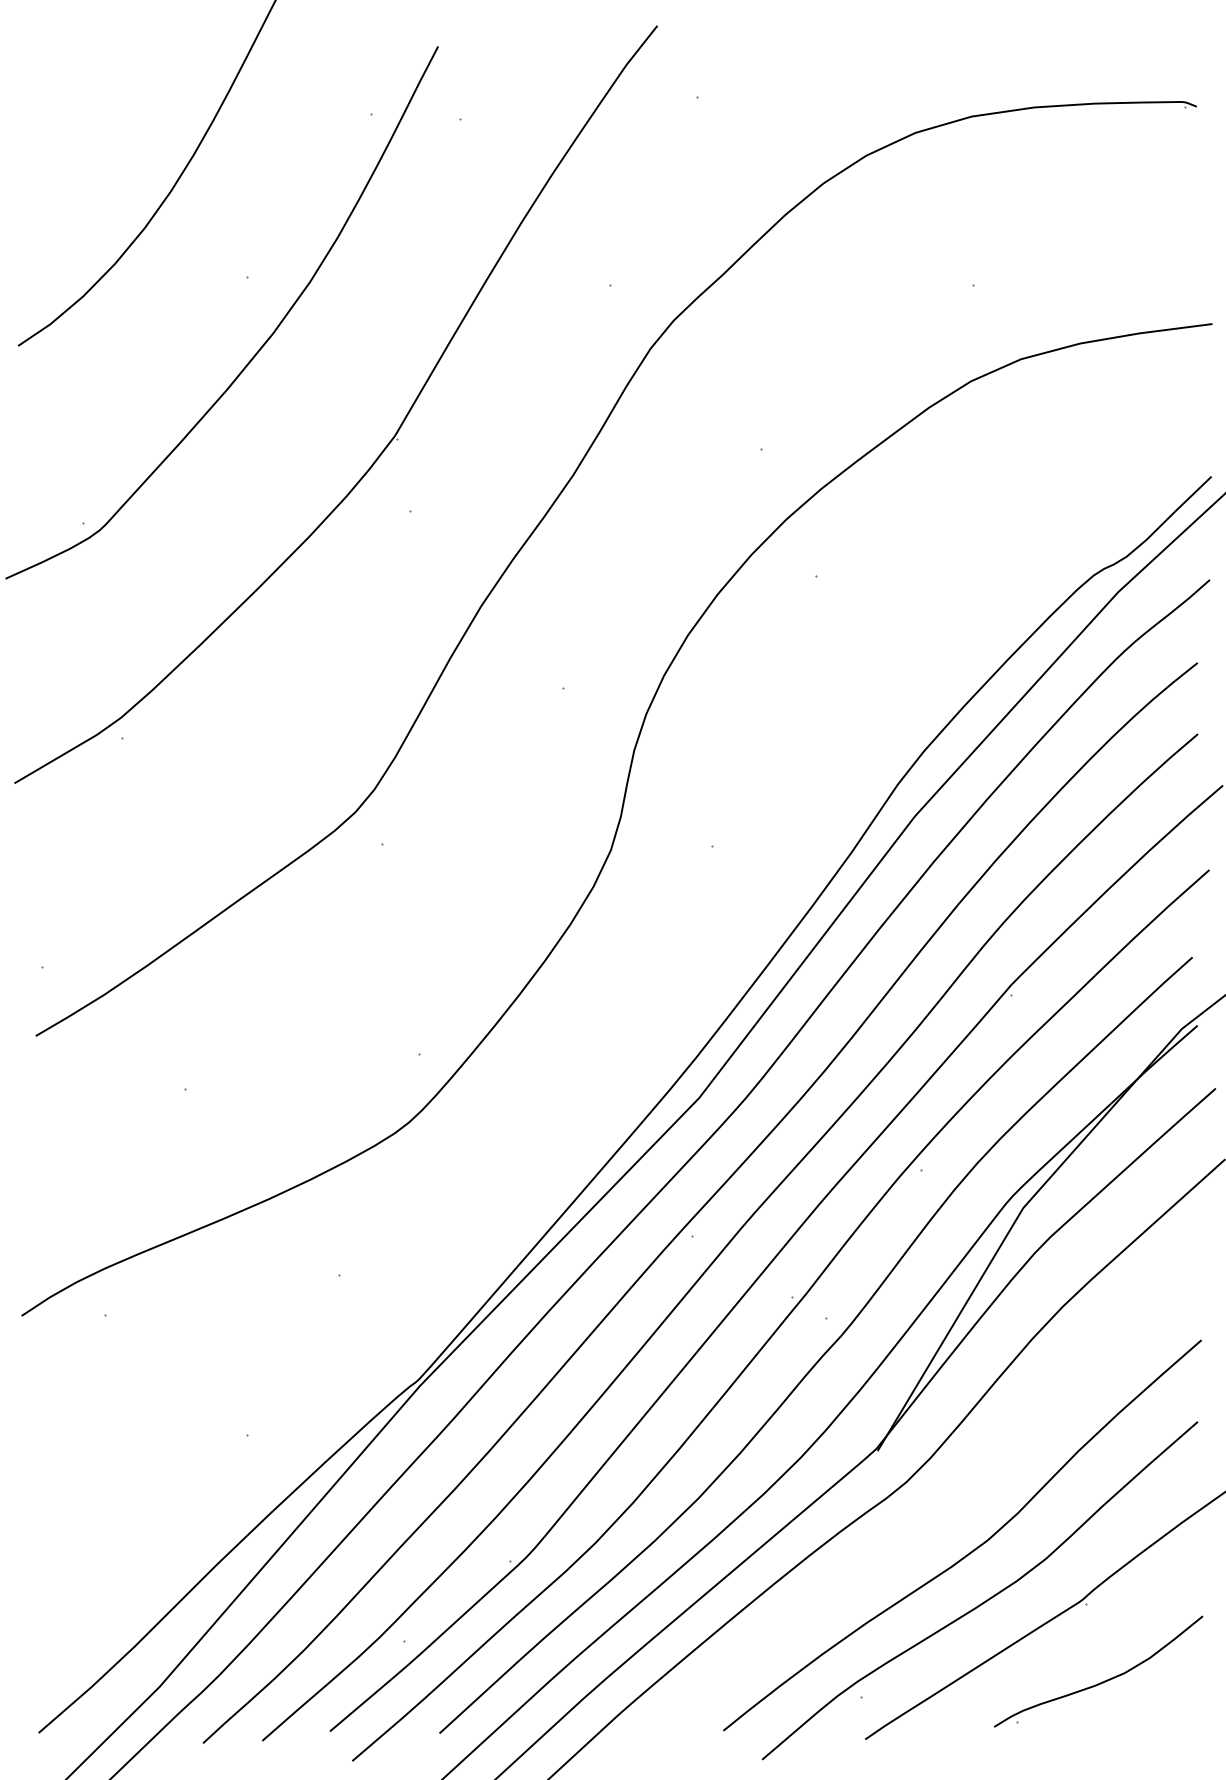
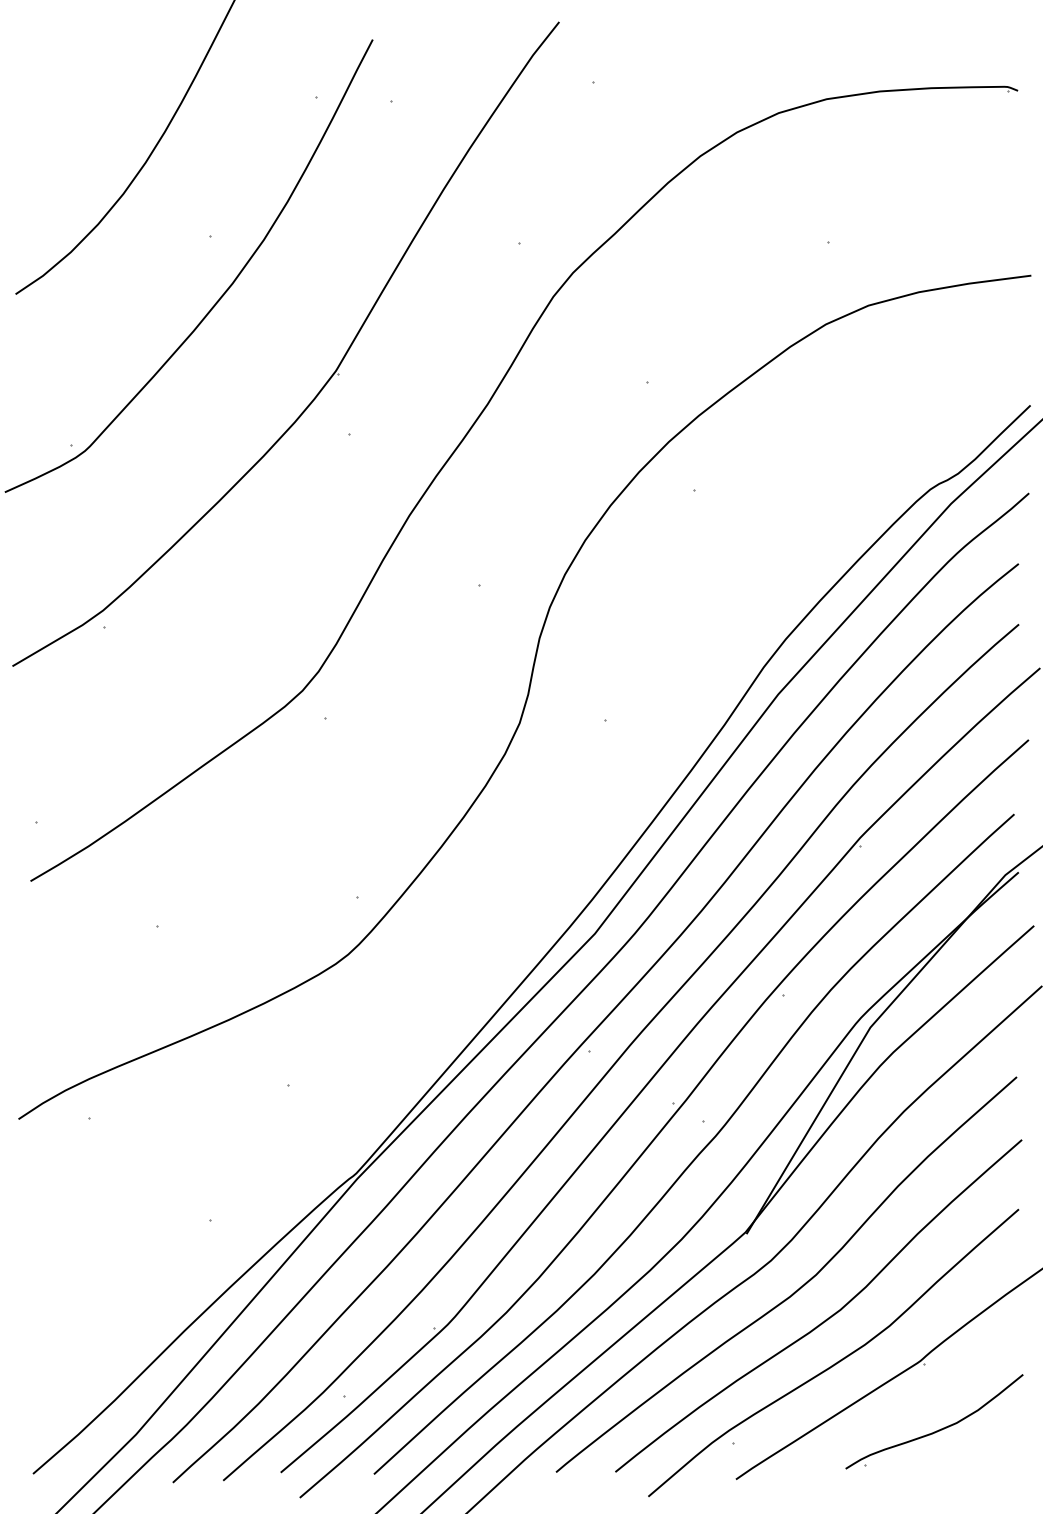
curve: (939, 1513) -> (799, 1287), added

